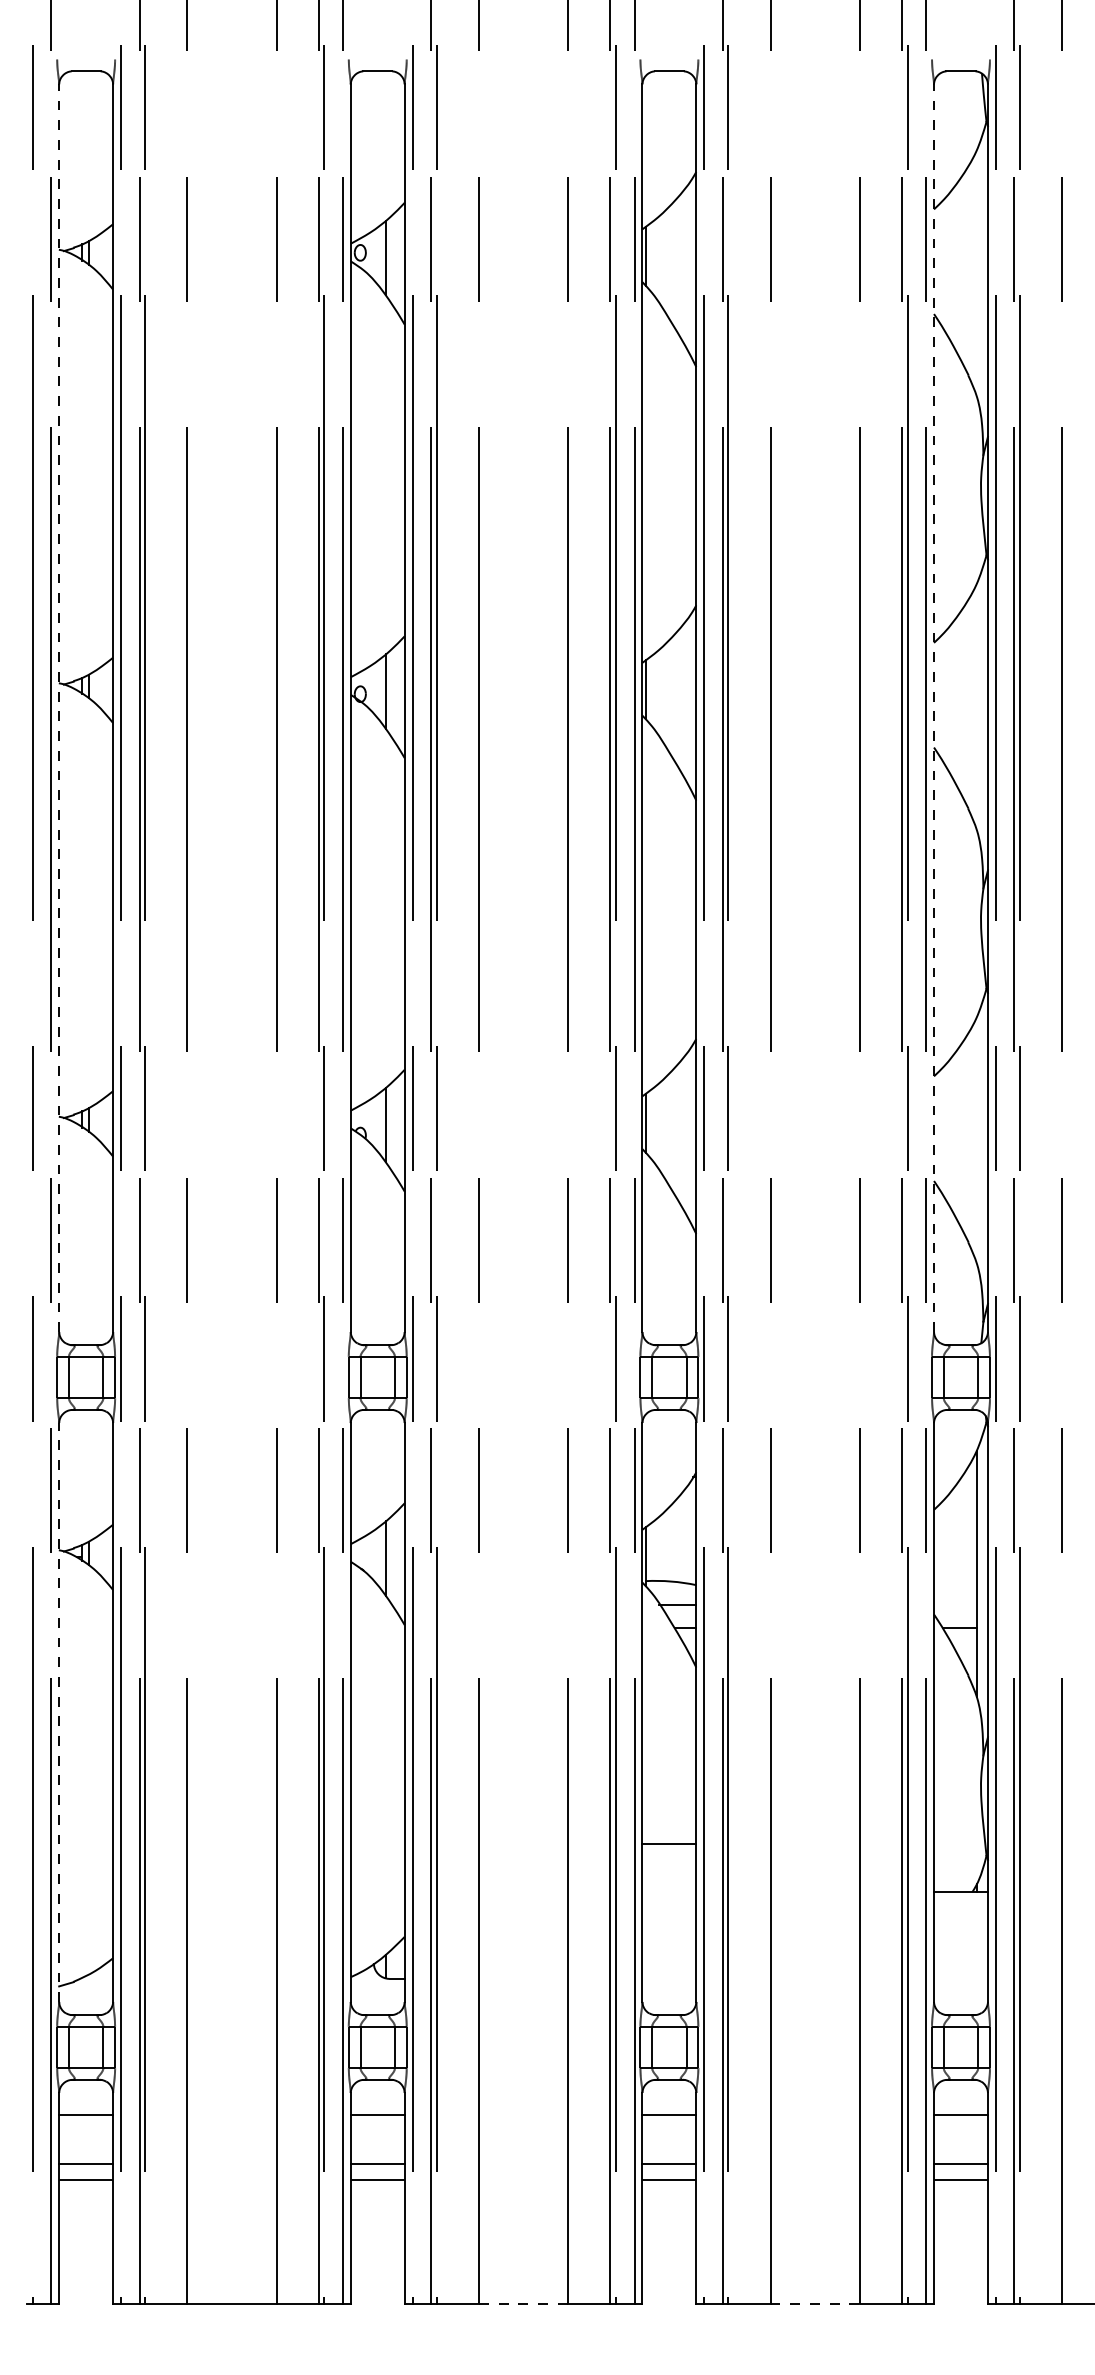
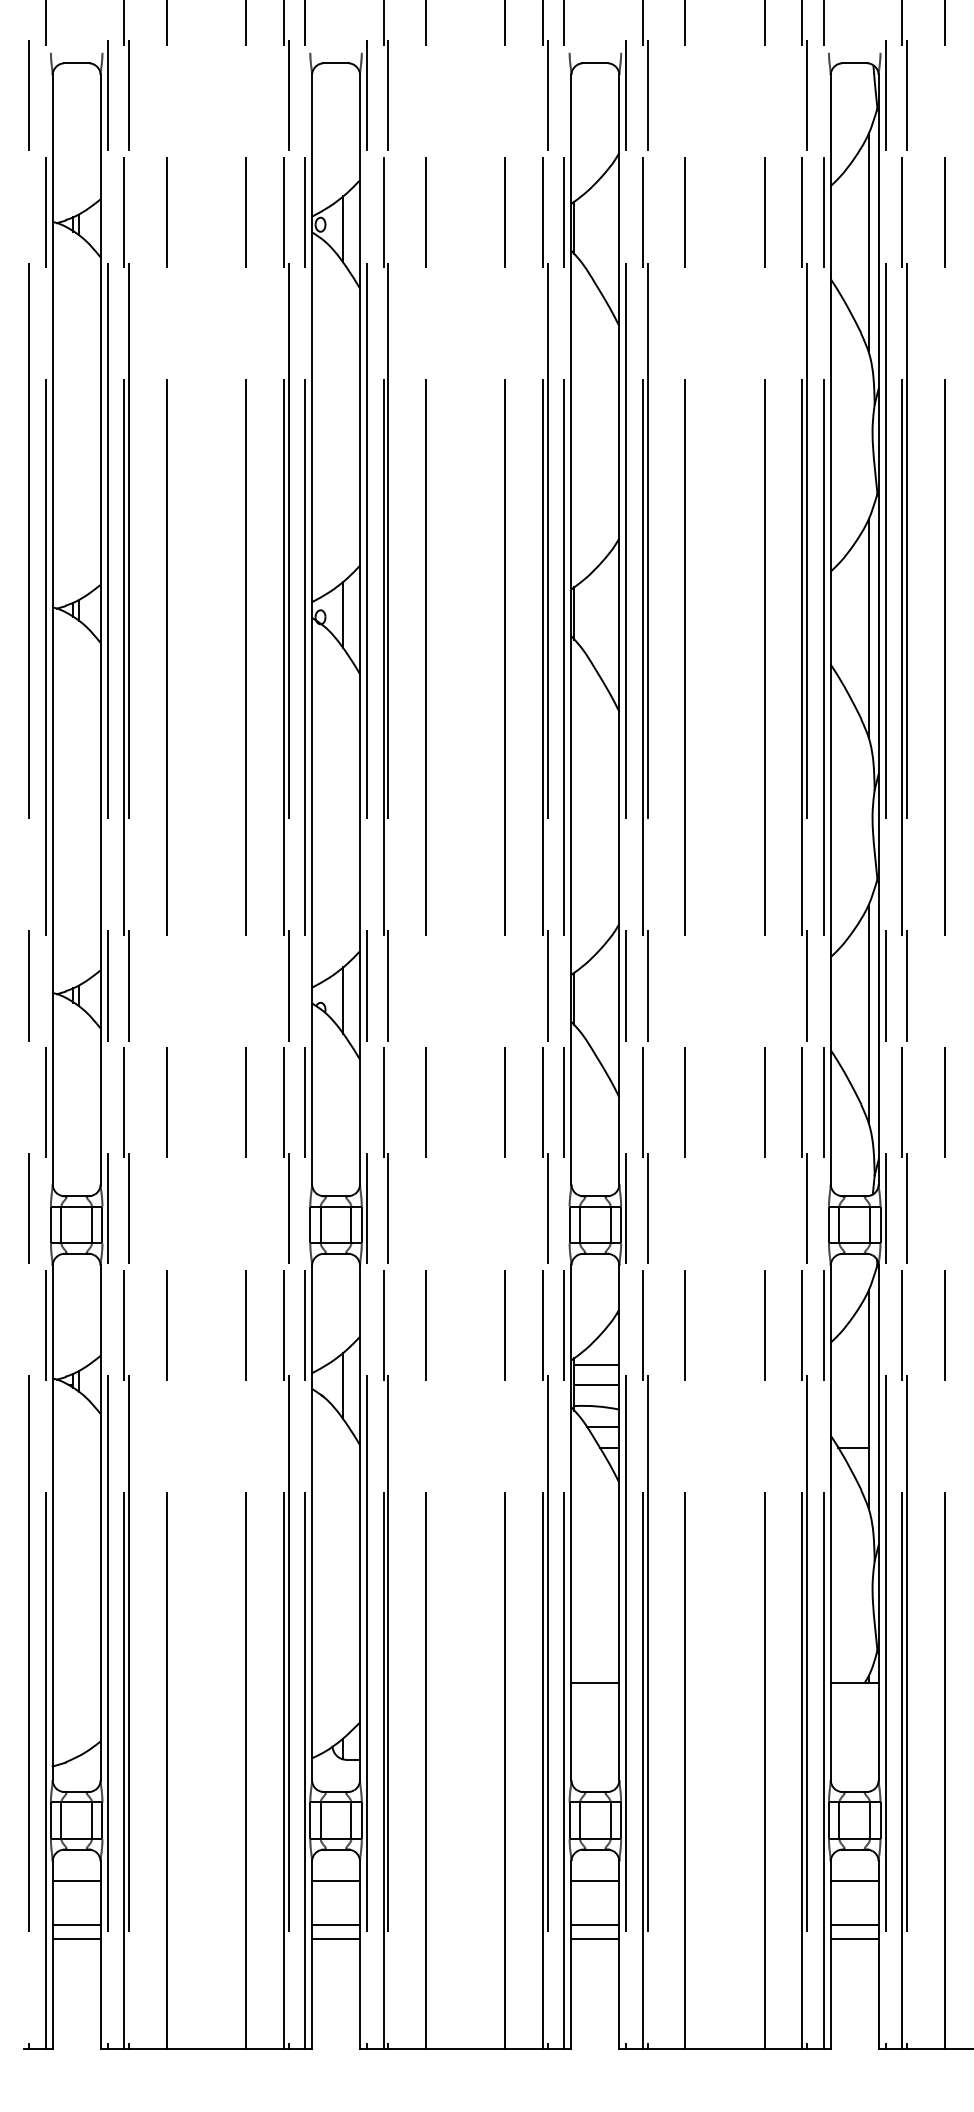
line: (976, 272) -> (868, 242), added
line: (976, 706) -> (868, 628), added
line: (58, 707) -> (52, 629), dashed -> solid
line: (933, 707) -> (830, 629), dashed -> solid
line: (976, 1139) -> (868, 1013), added
line: (670, 1535) -> (596, 1365), added
line: (670, 1556) -> (596, 1384), added
line: (58, 1712) -> (52, 1522), dashed -> solid
line: (669, 1843) -> (595, 1682), moved
line: (523, 2303) -> (465, 2048), dashed -> solid
line: (815, 2303) -> (725, 2048), dashed -> solid

